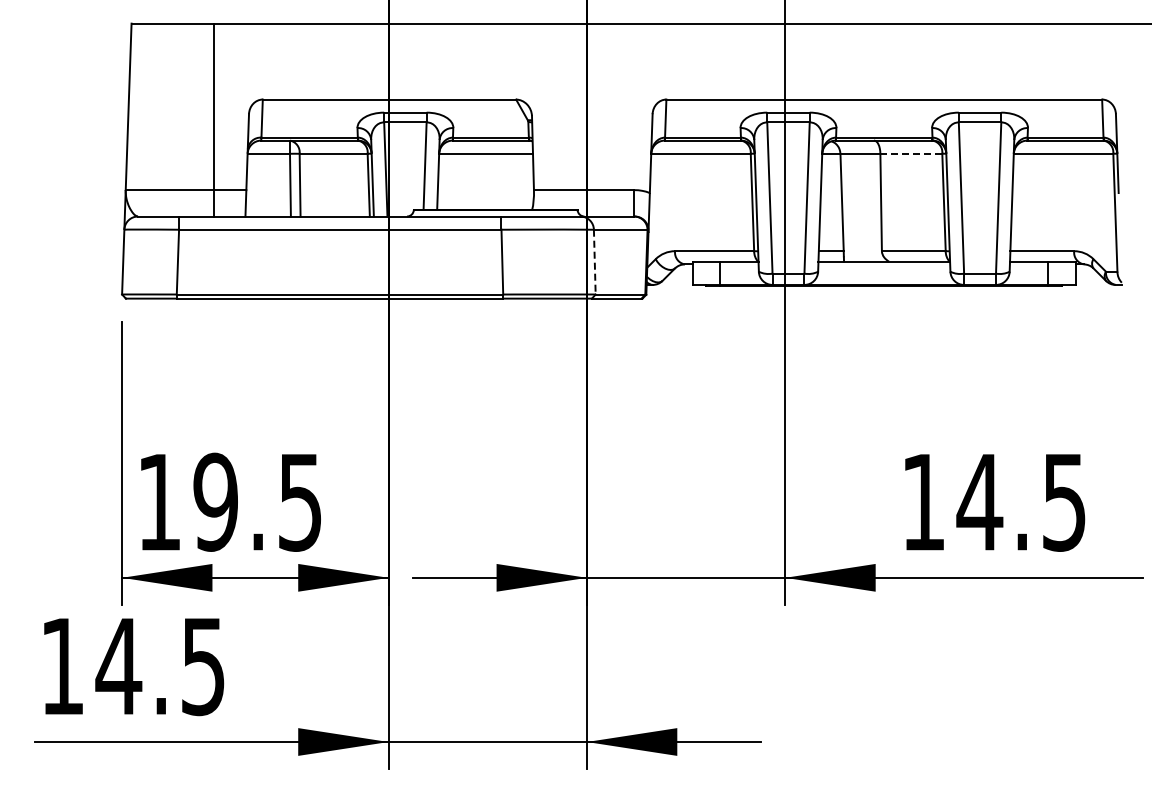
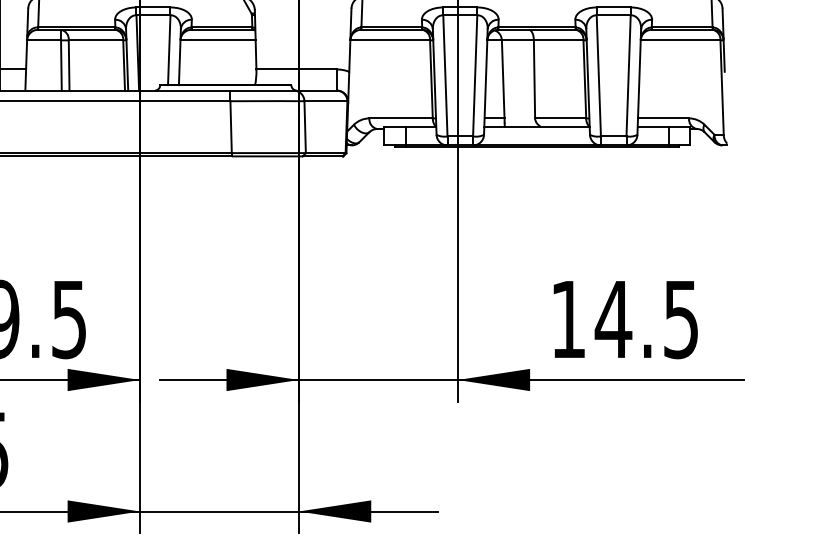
line: (911, 153) -> (558, 40), dashed -> solid
line: (594, 262) -> (304, 127), dashed -> solid

